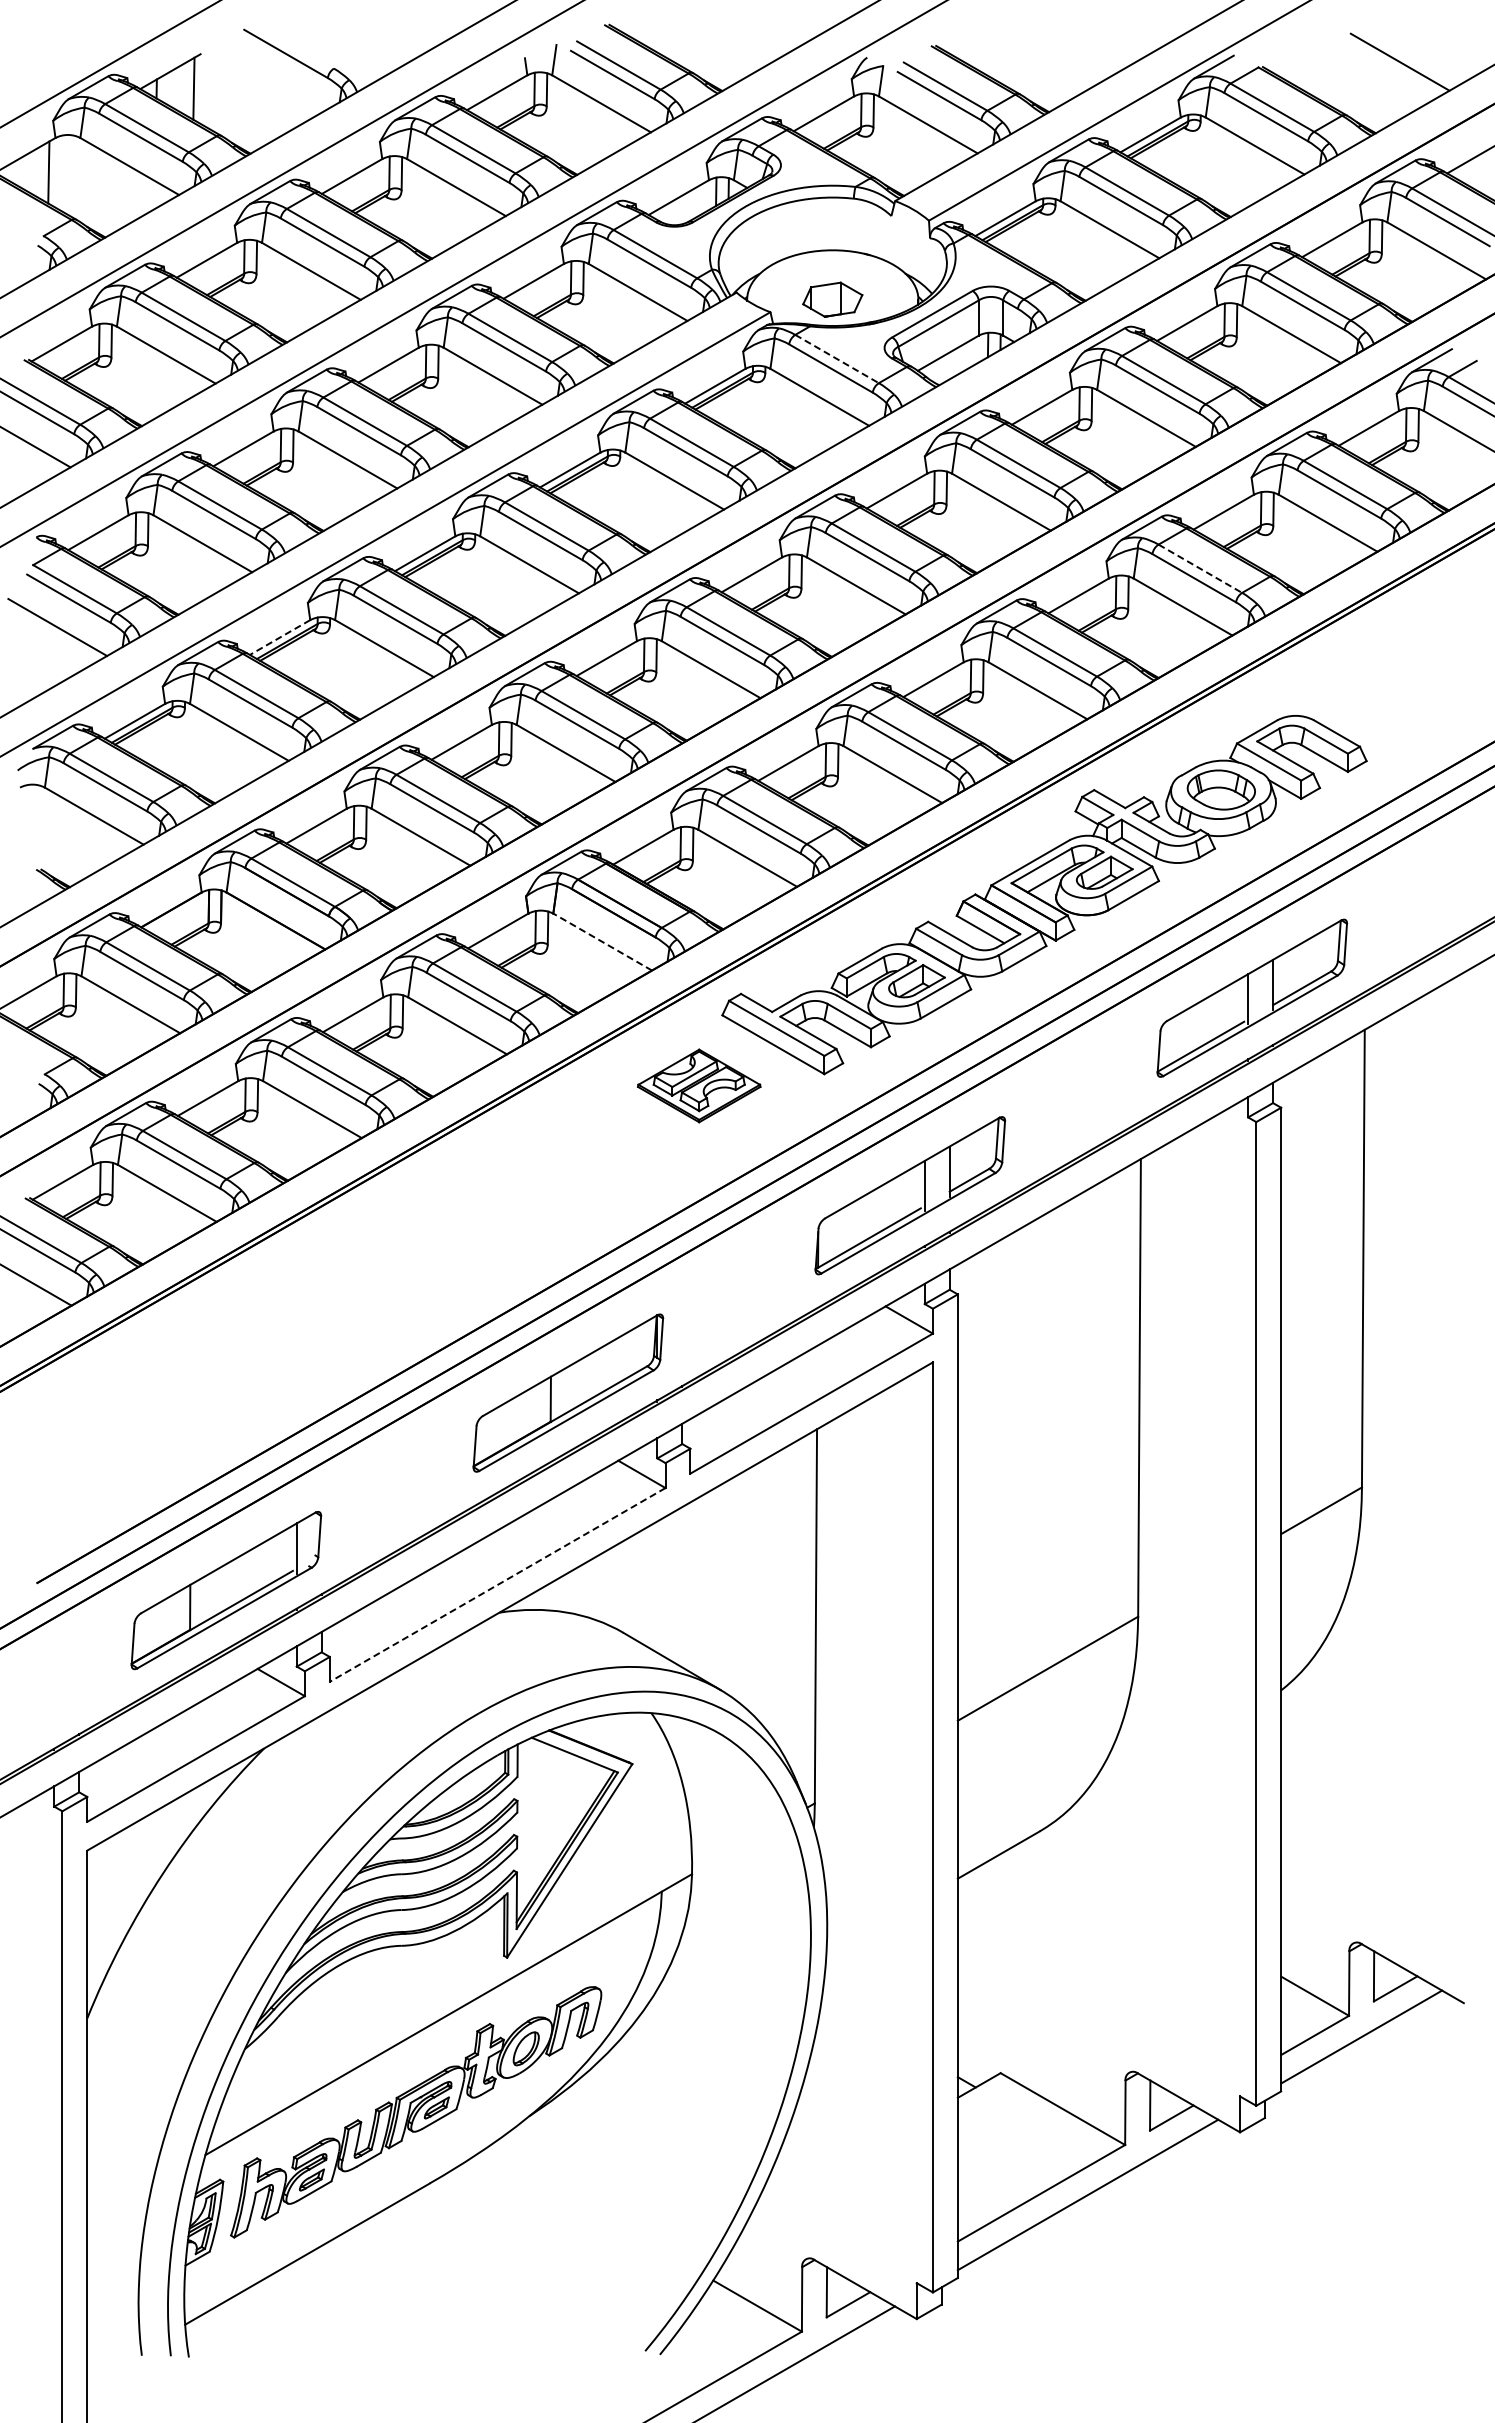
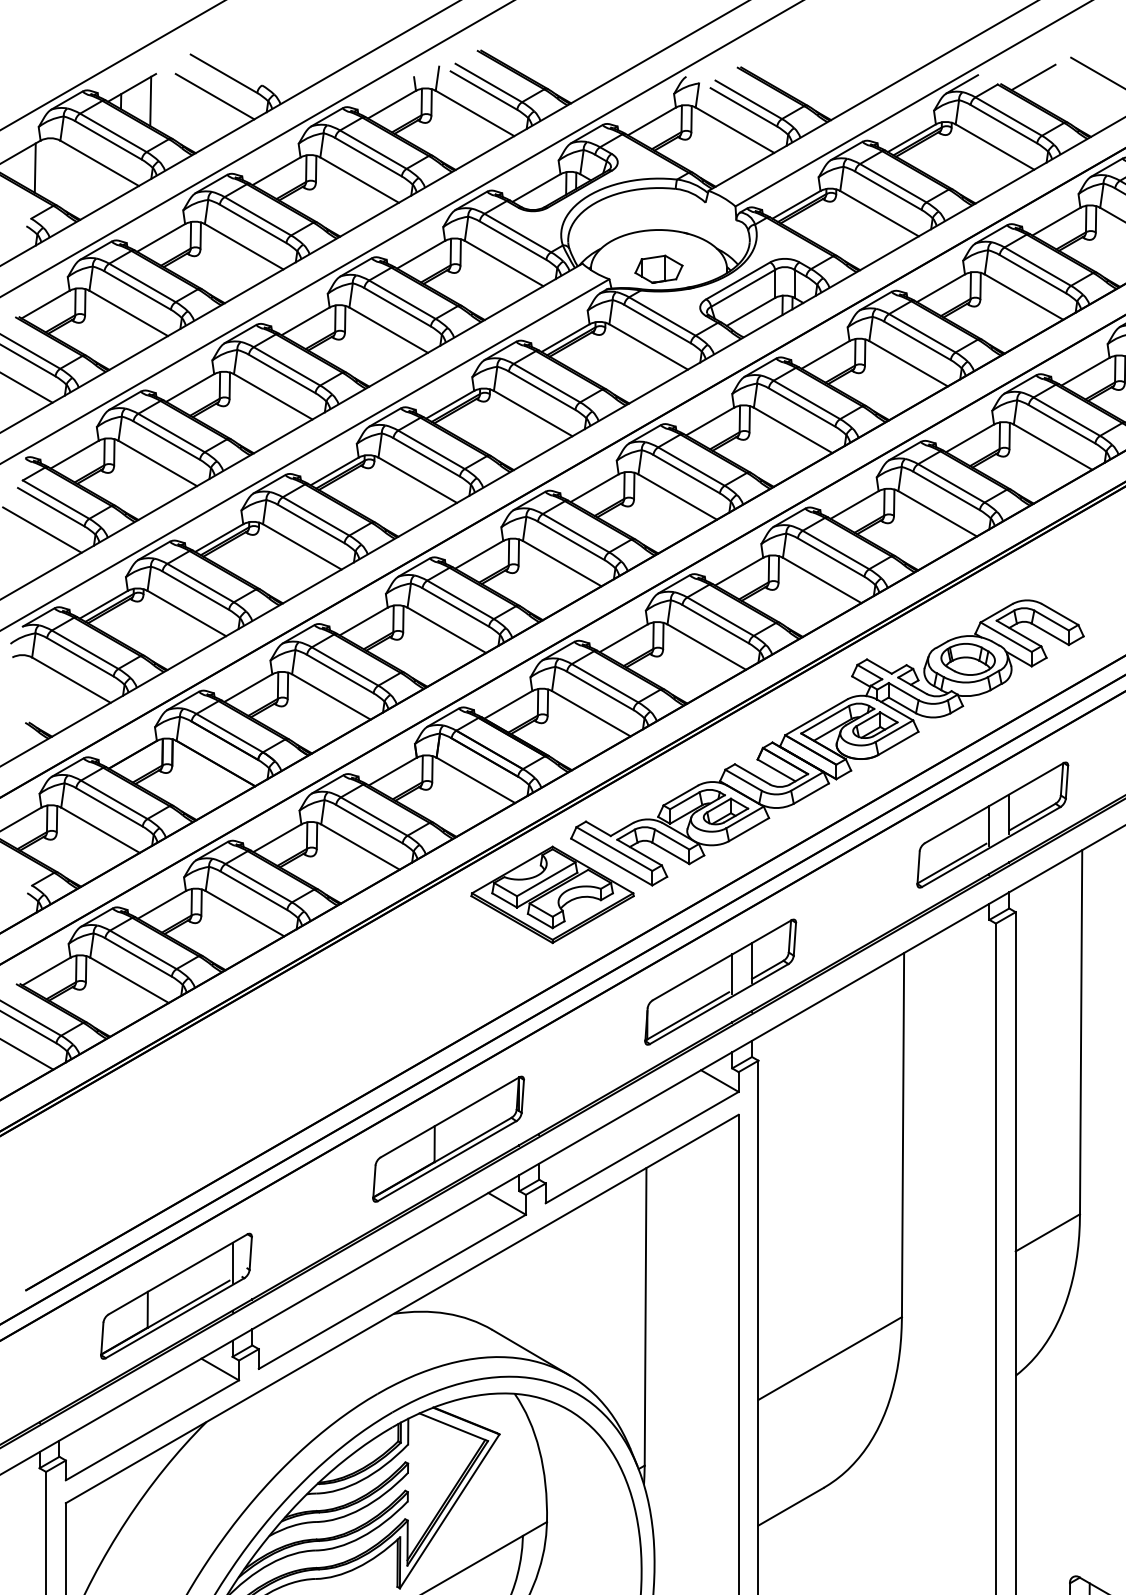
line: (1303, 58) -> (1033, 77), added
line: (274, 82) -> (214, 96), added
line: (837, 359) -> (662, 316), dashed -> solid
line: (1200, 569) -> (951, 483), dashed -> solid
line: (280, 637) -> (219, 538), dashed -> solid
line: (602, 941) -> (475, 779), dashed -> solid
part: (699, 1085) -> (552, 894), size x1.67
line: (497, 1584) -> (392, 1291), dashed -> solid

